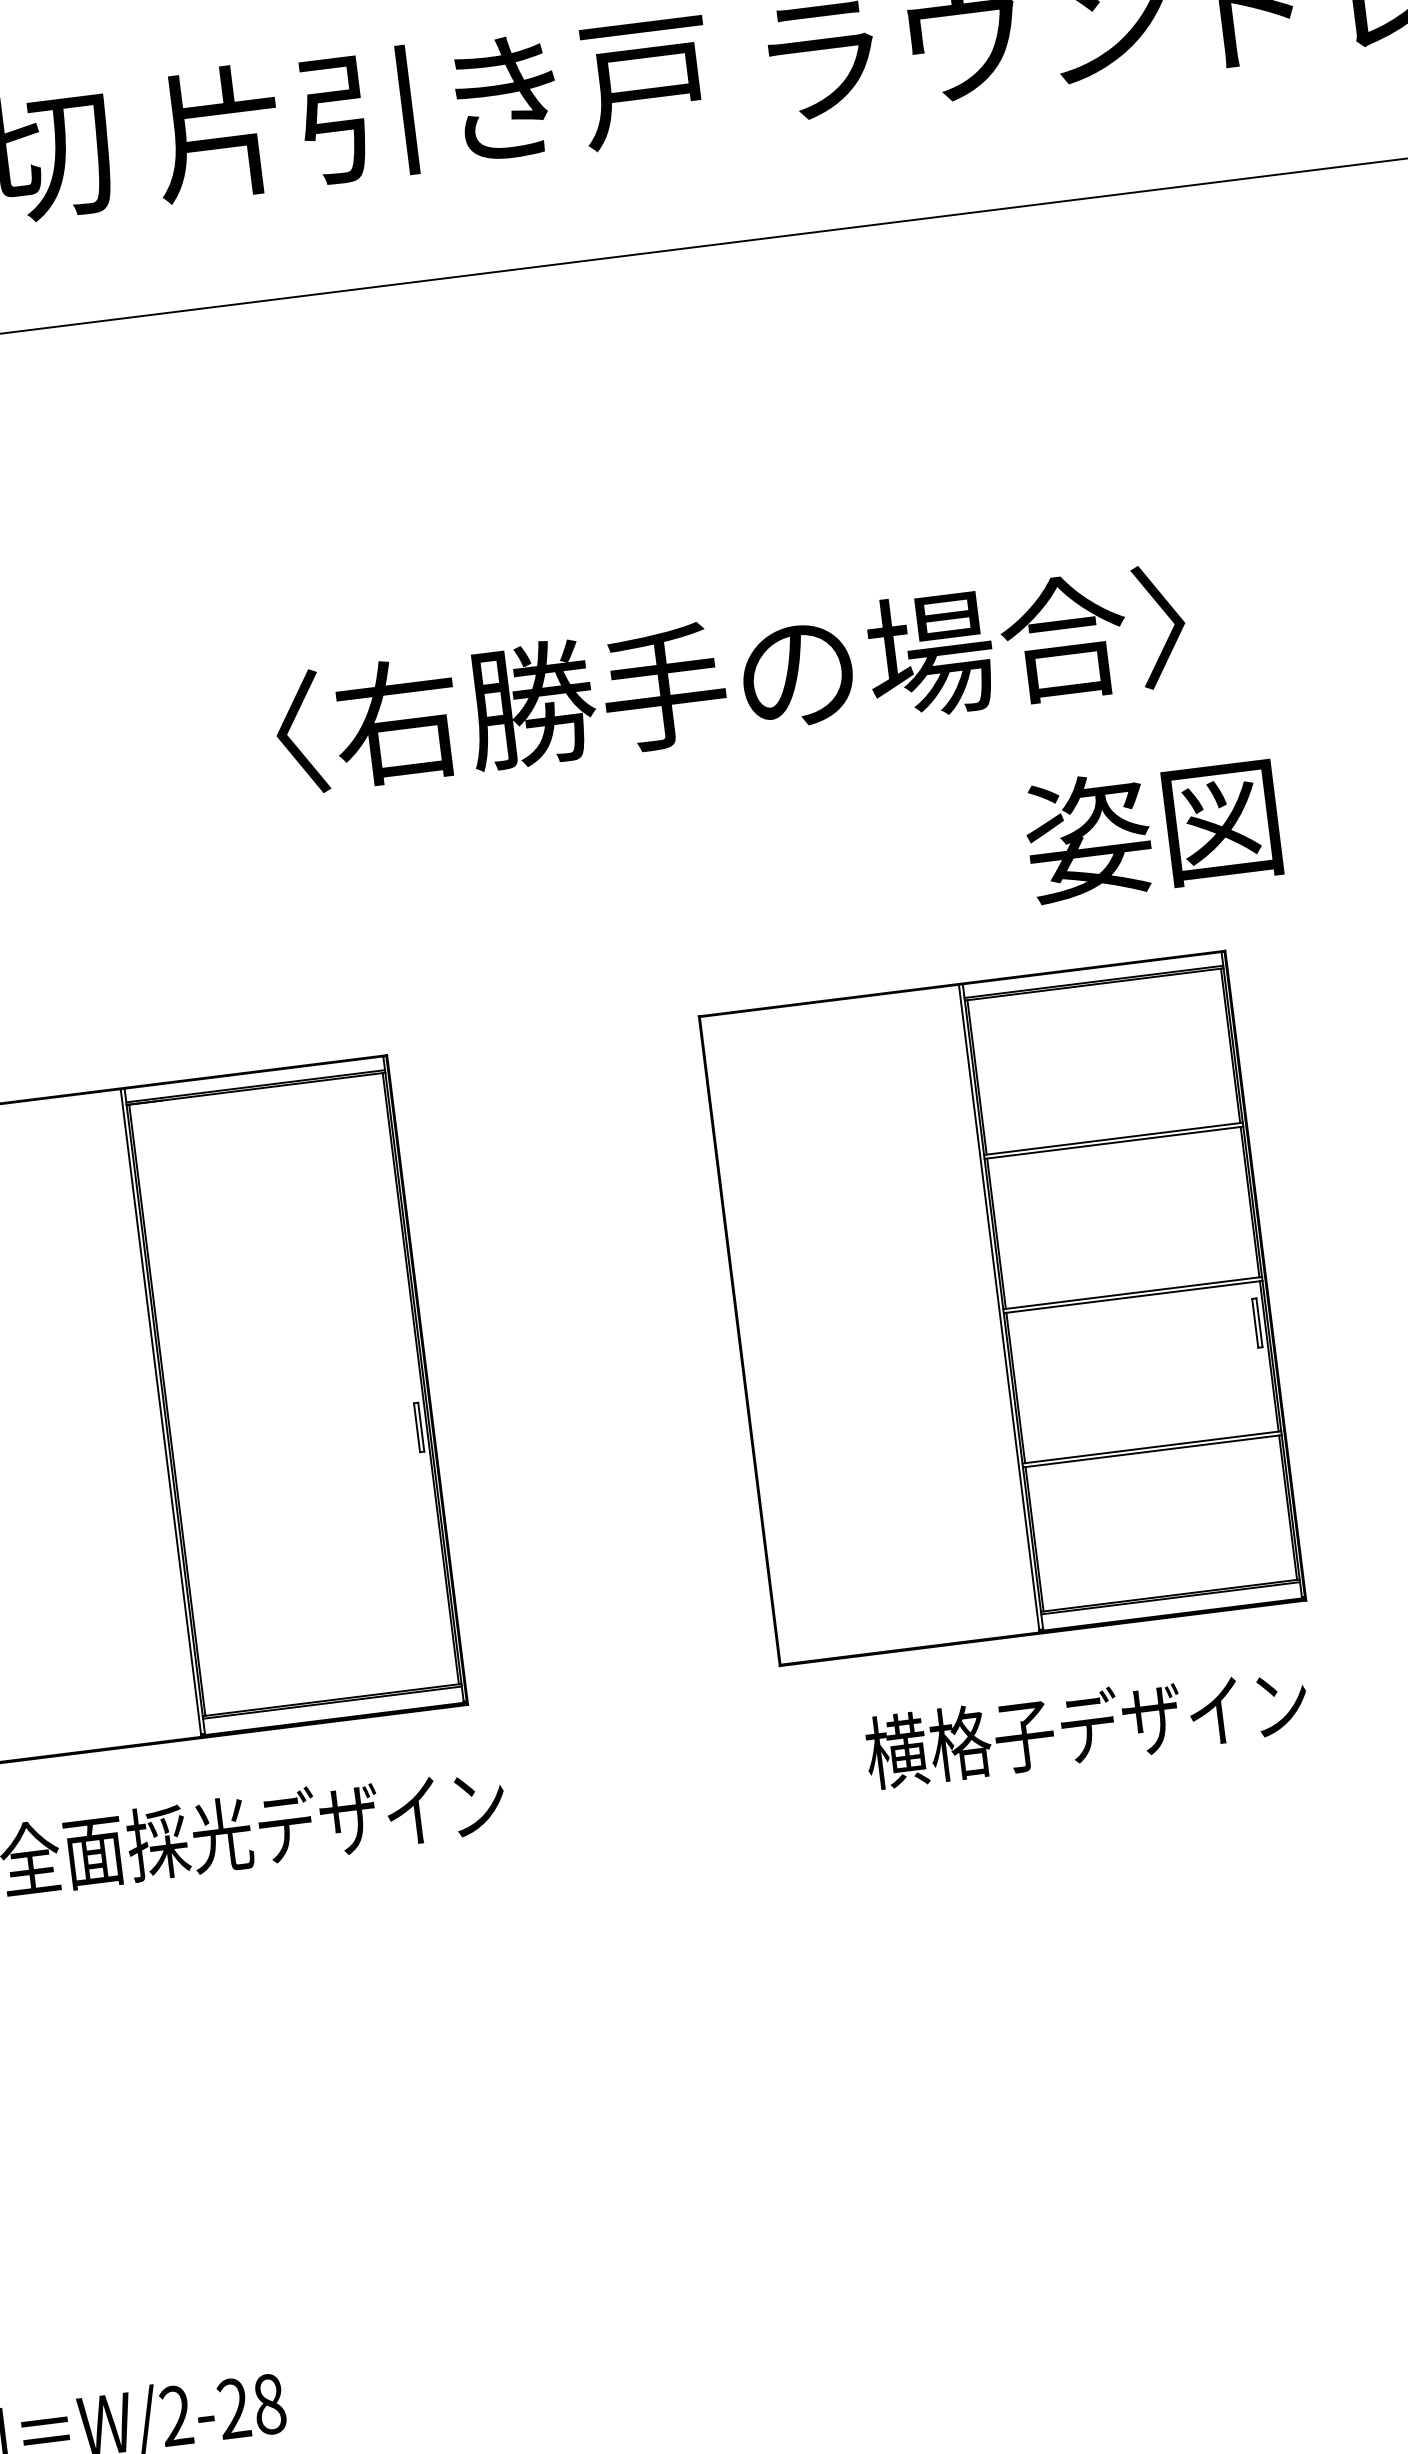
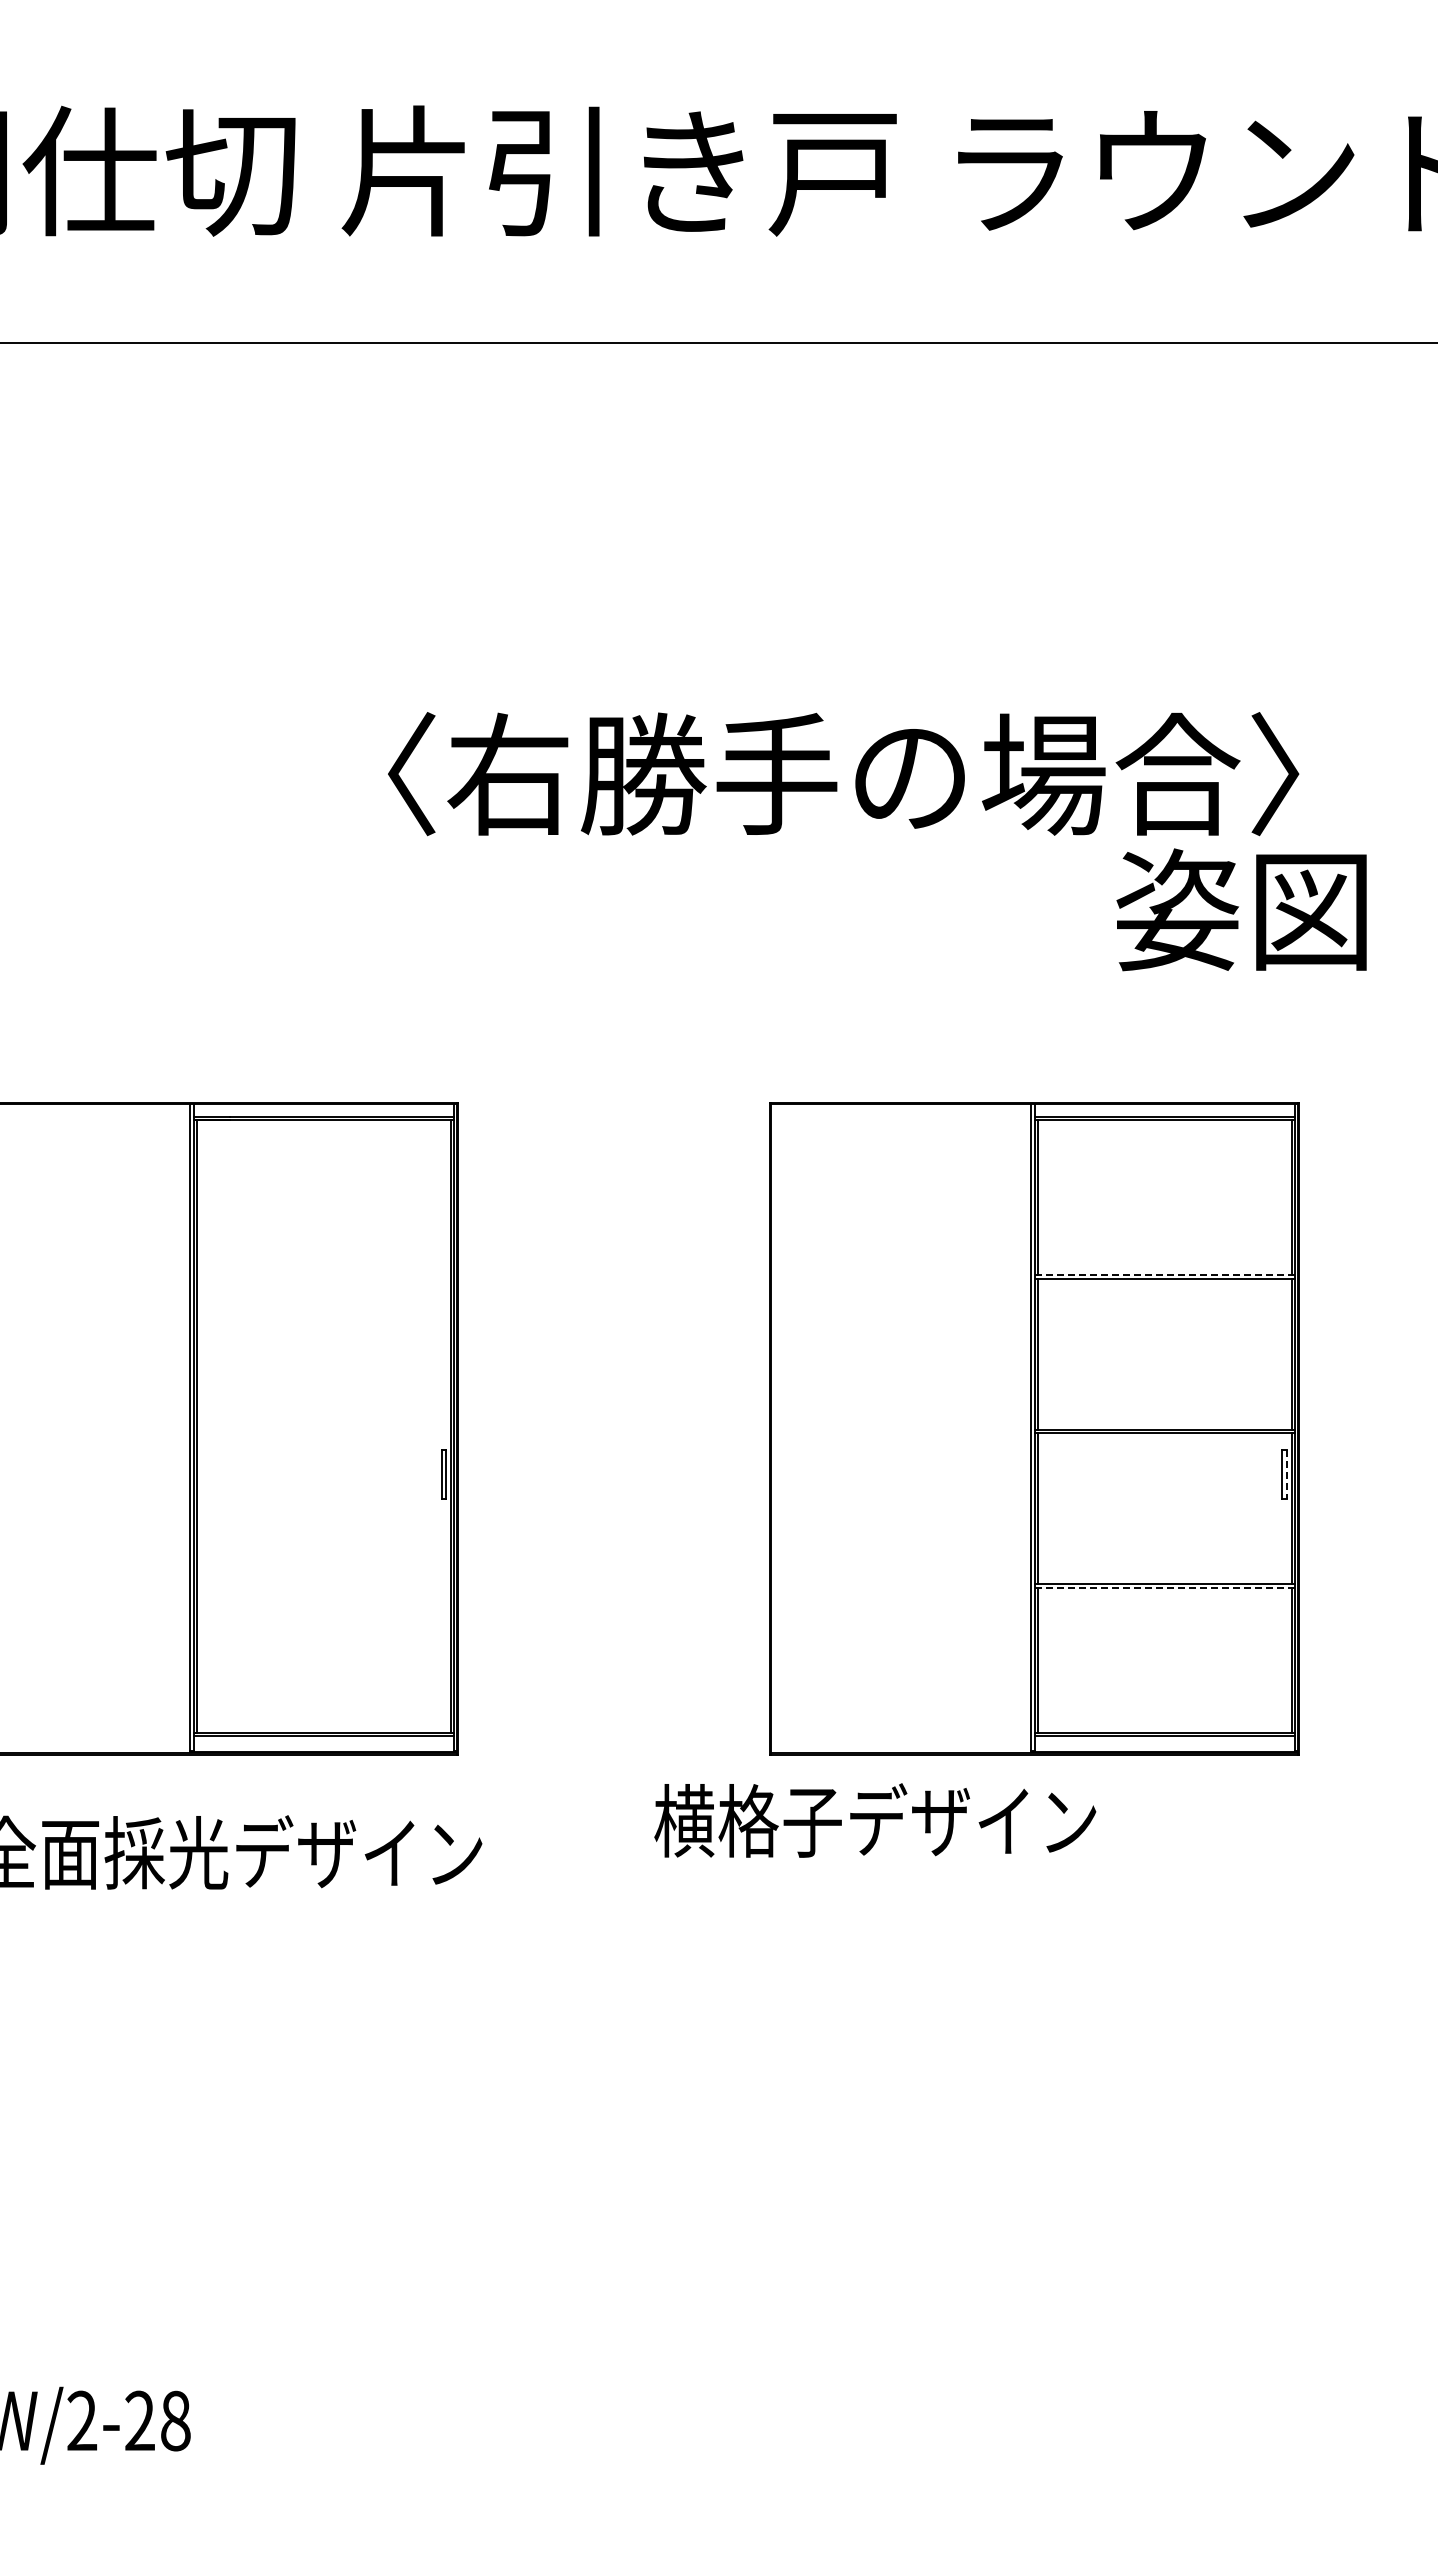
text: (1152, 828) -> (1241, 909), moved
line: (1112, 1138) -> (1164, 1274), solid -> dashed
line: (1259, 1323) -> (1286, 1475), solid -> dashed
line: (1151, 1451) -> (1164, 1588), solid -> dashed
text: (1087, 1726) -> (875, 1820), moved

